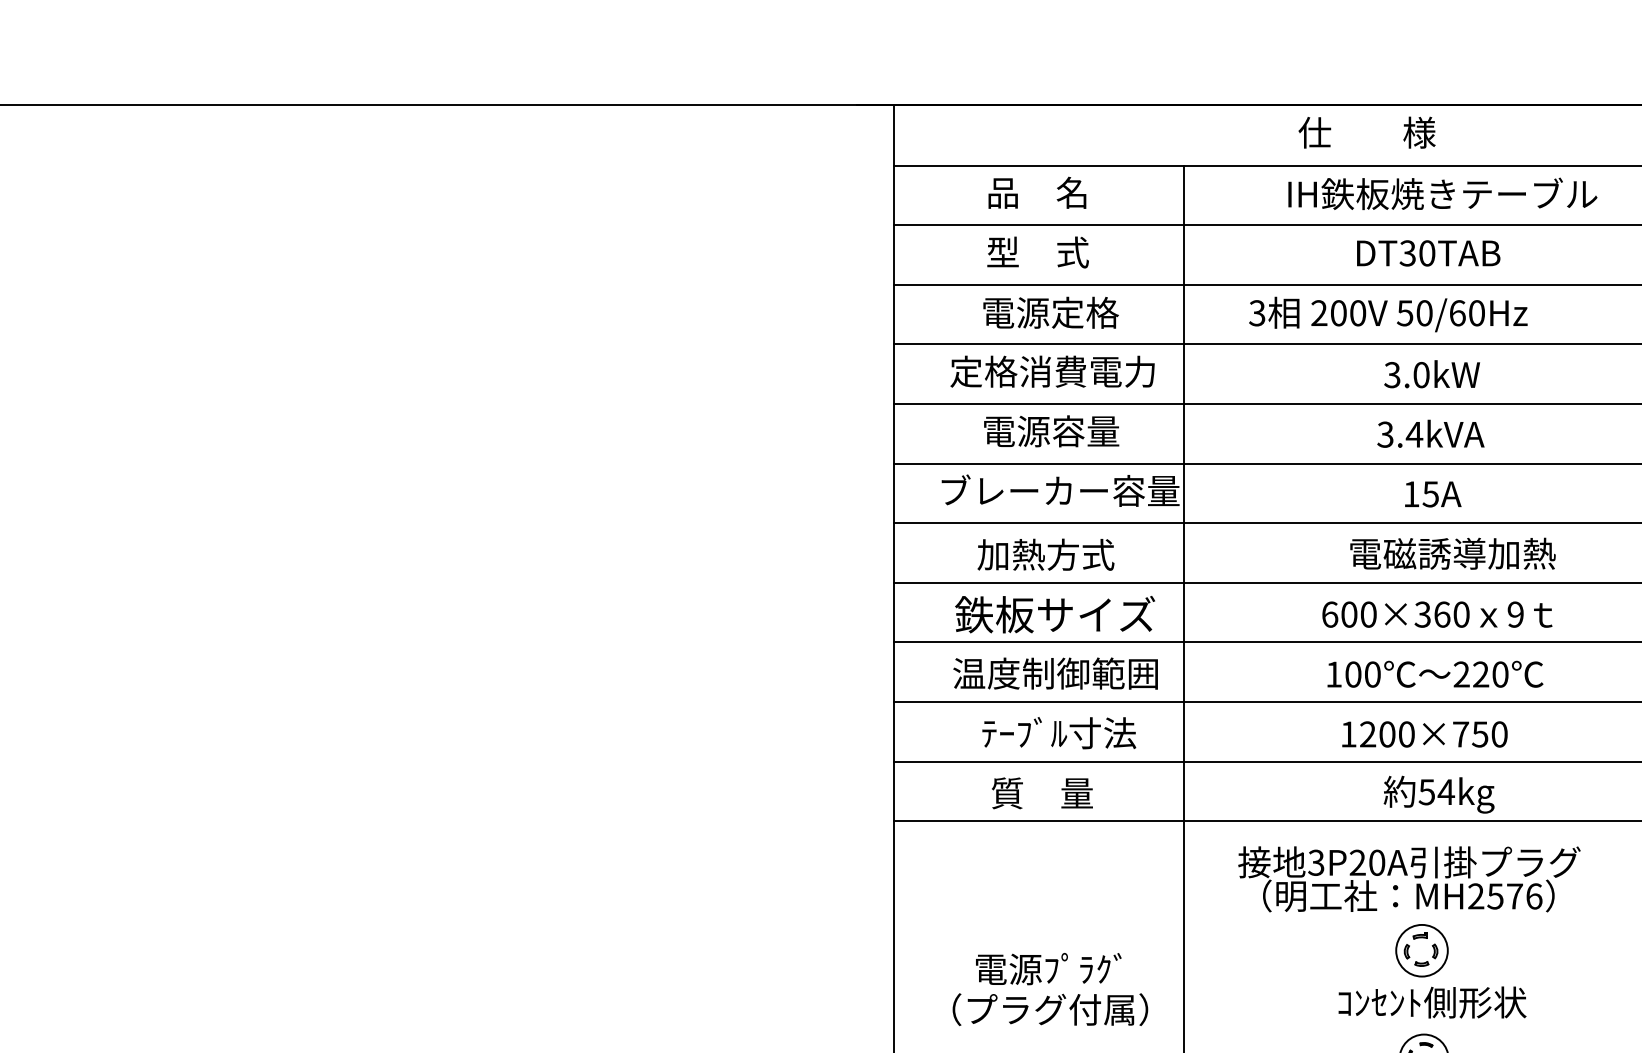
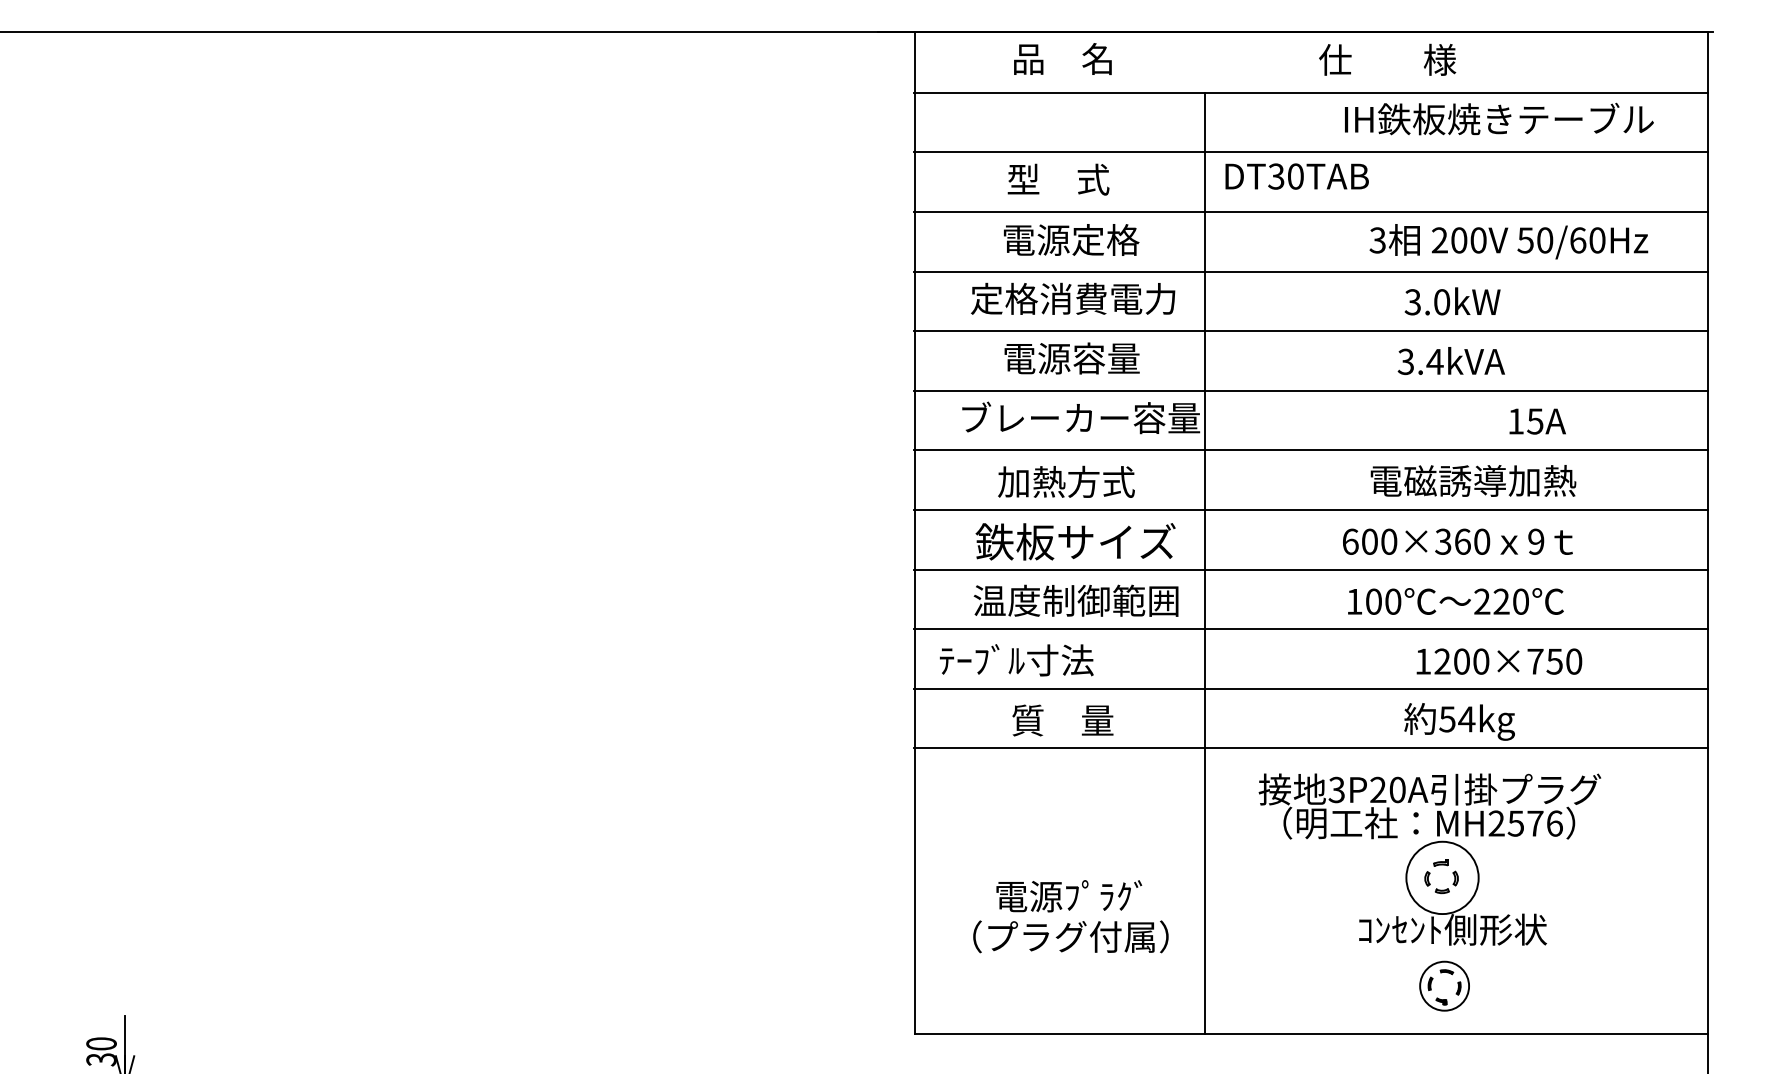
text: (1036, 192) -> (1062, 58), moved
text: (1442, 193) -> (1499, 118), moved
text: (1427, 253) -> (1296, 176), moved
text: (1387, 314) -> (1508, 241), moved
text: (1432, 494) -> (1537, 421), moved
text: (1058, 733) -> (1016, 660), moved
text: (1424, 734) -> (1499, 661), moved
circle: (1421, 950) -> (1442, 877), size x1.4

